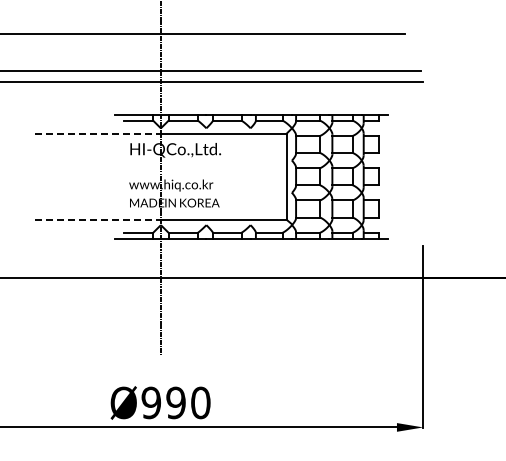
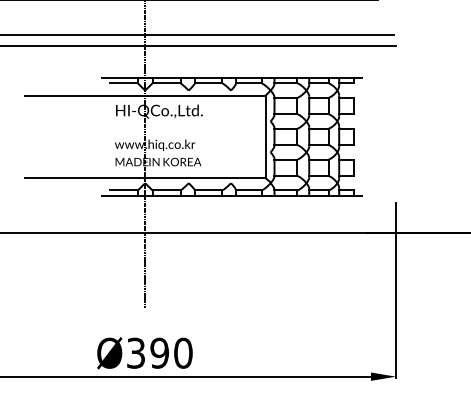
line: (97, 133) -> (84, 95), dashed -> solid
line: (97, 219) -> (84, 177), dashed -> solid
text: (150, 402) -> (135, 352), Ø990 -> Ø390

